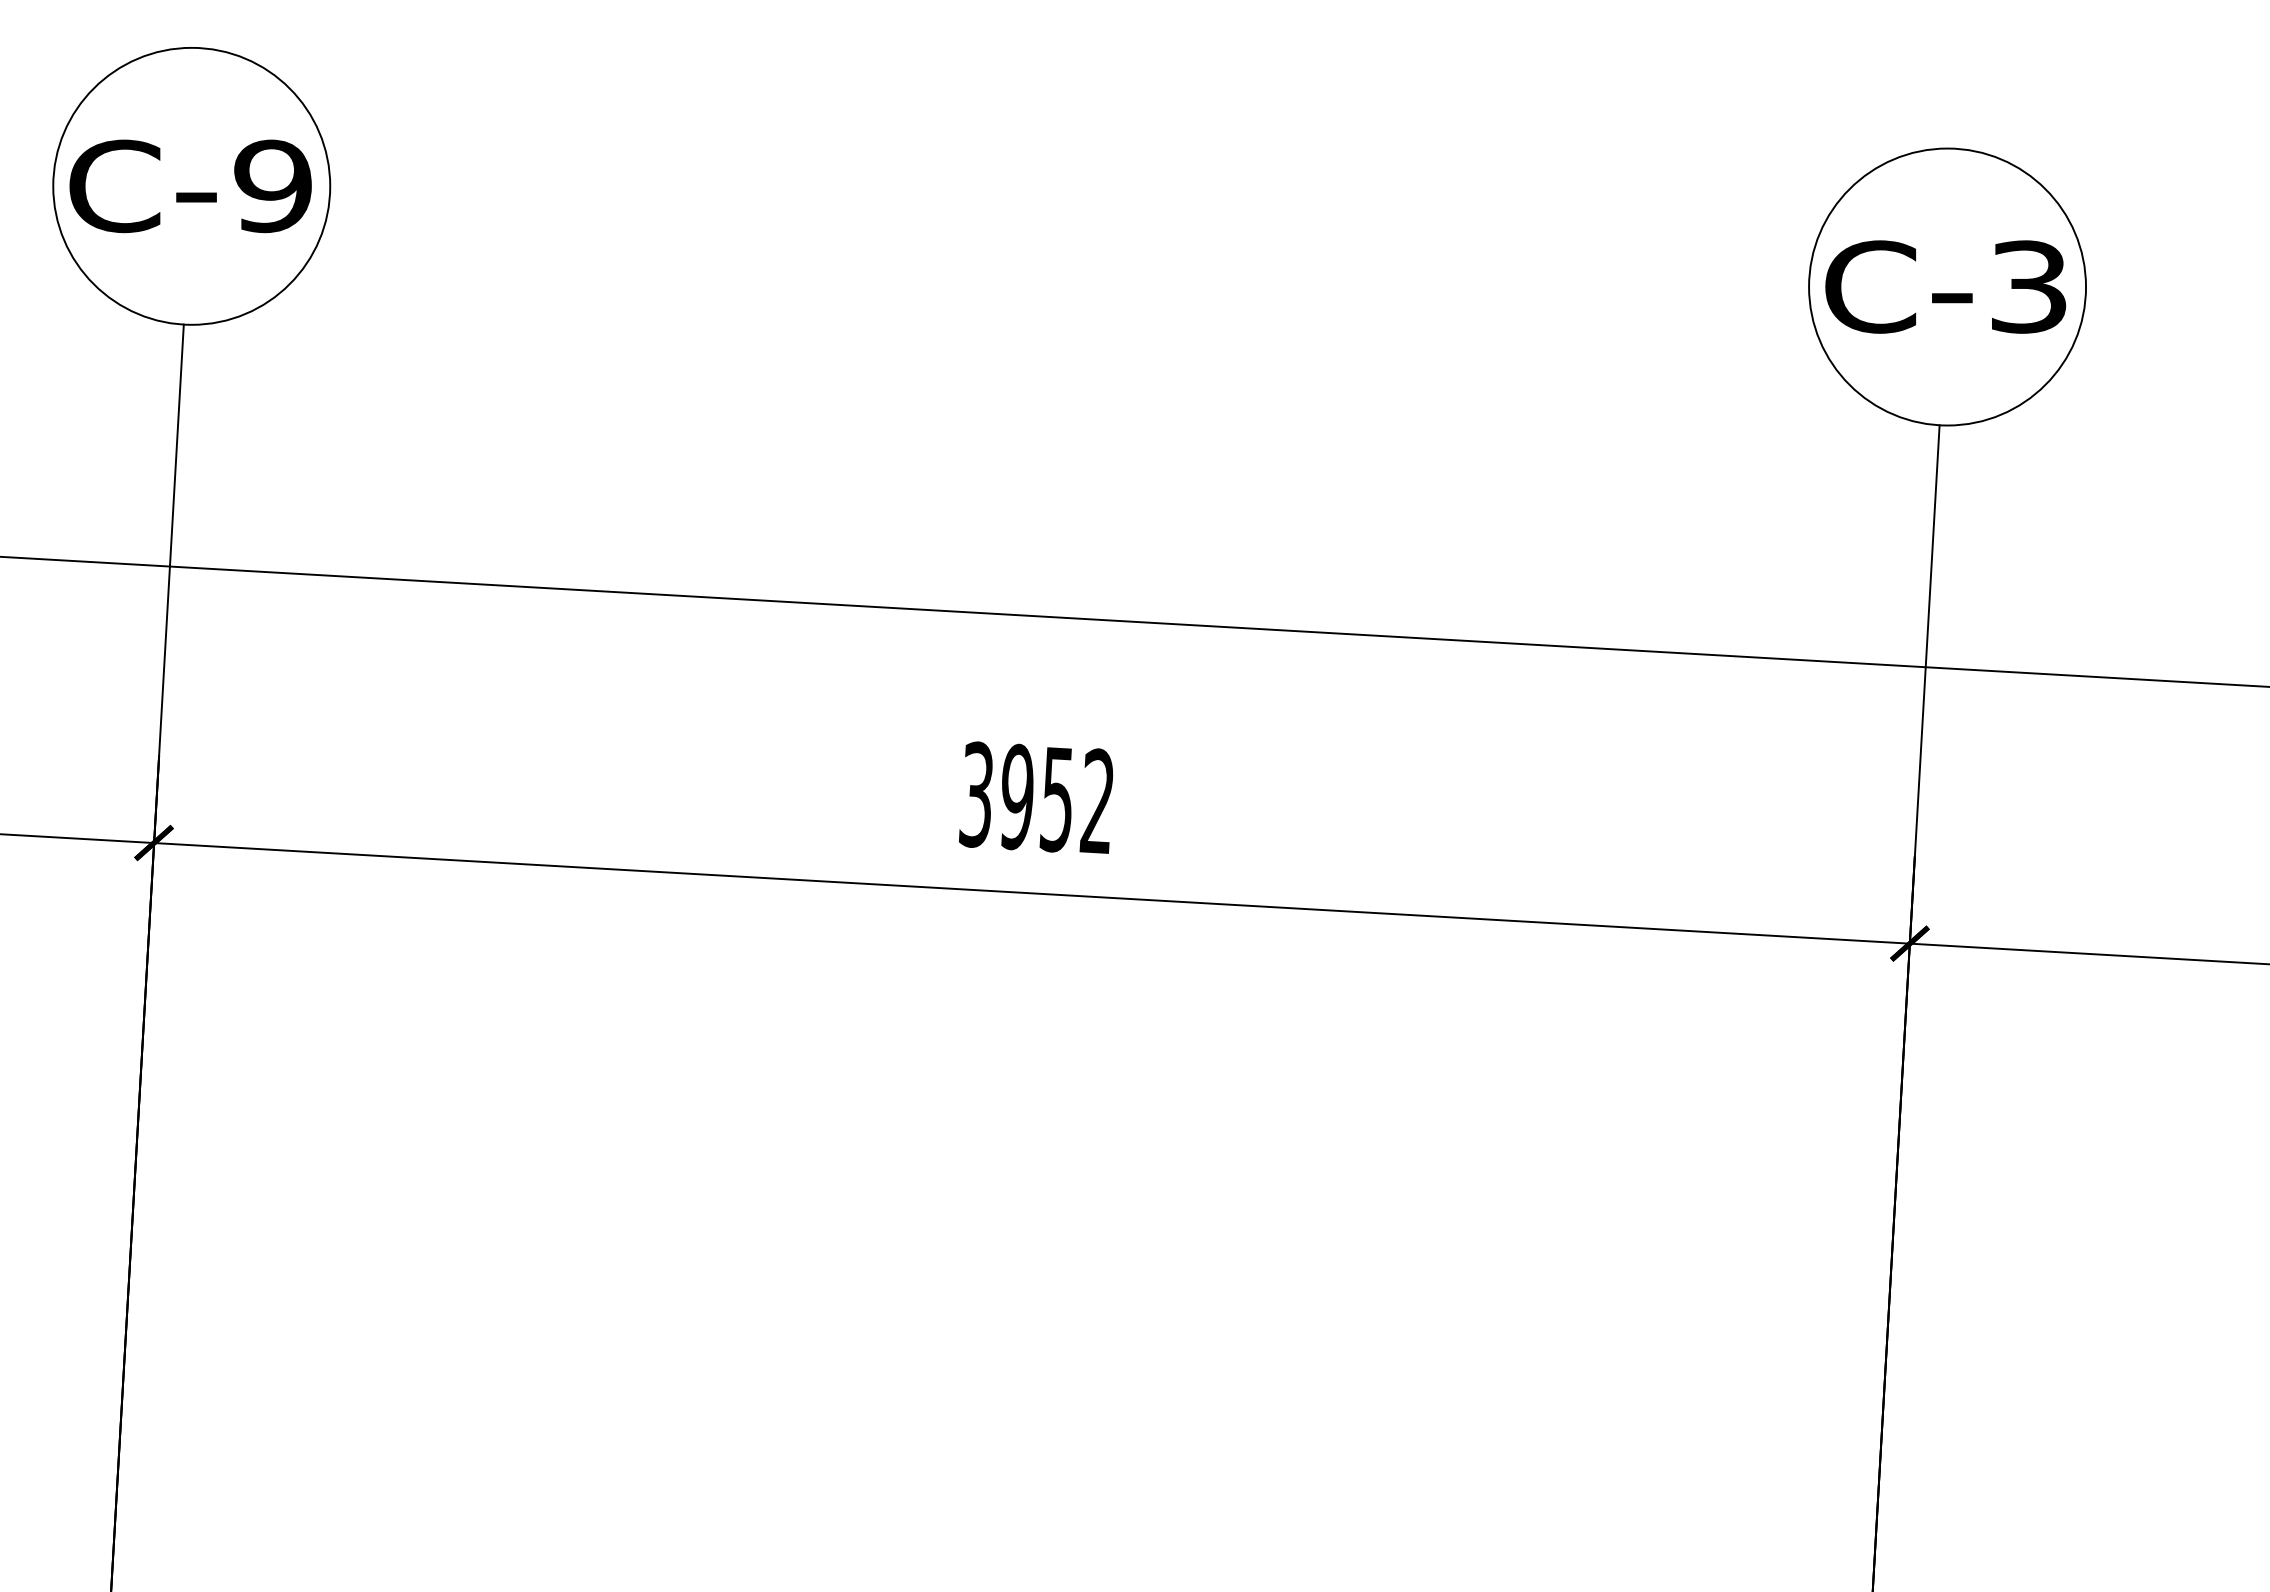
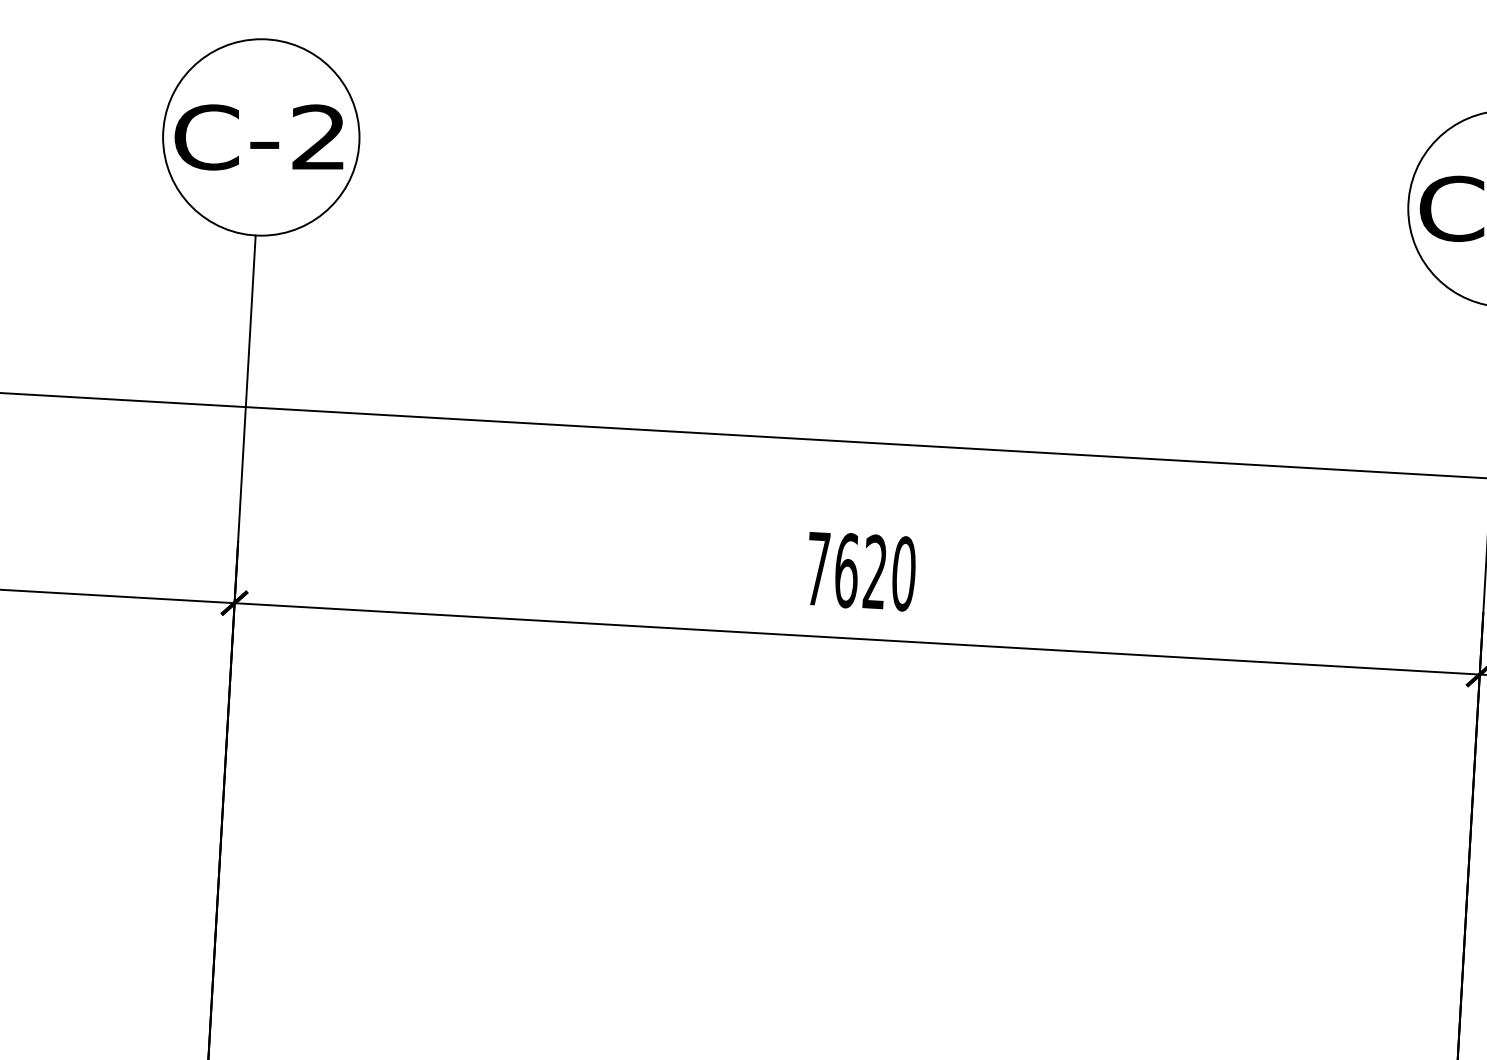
text: (272, 186) -> (318, 137), C-9 -> C-2
text: (1036, 798) -> (860, 571), 3952 -> 7620

